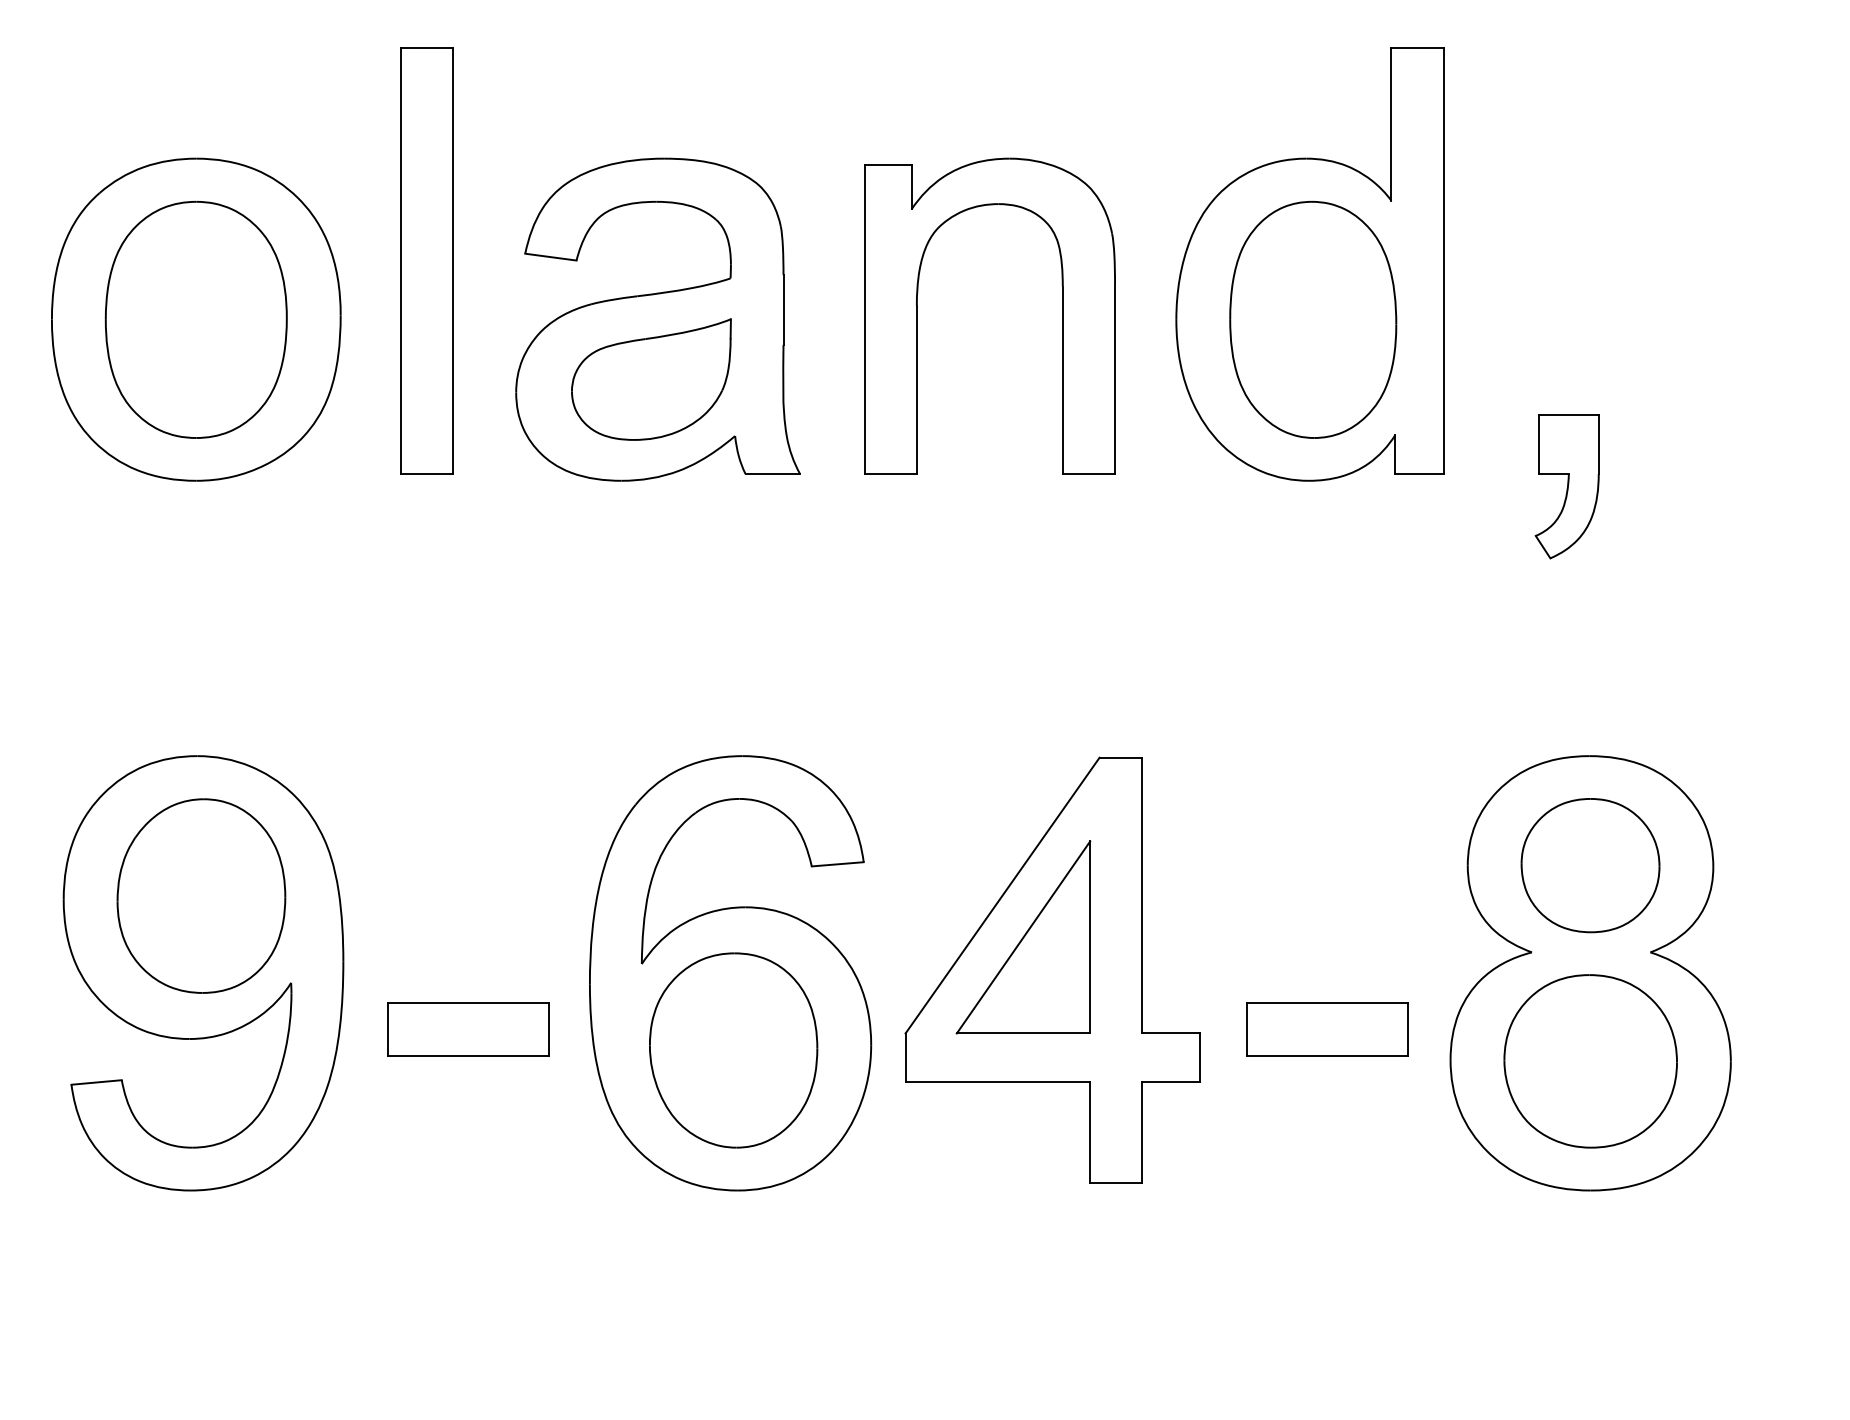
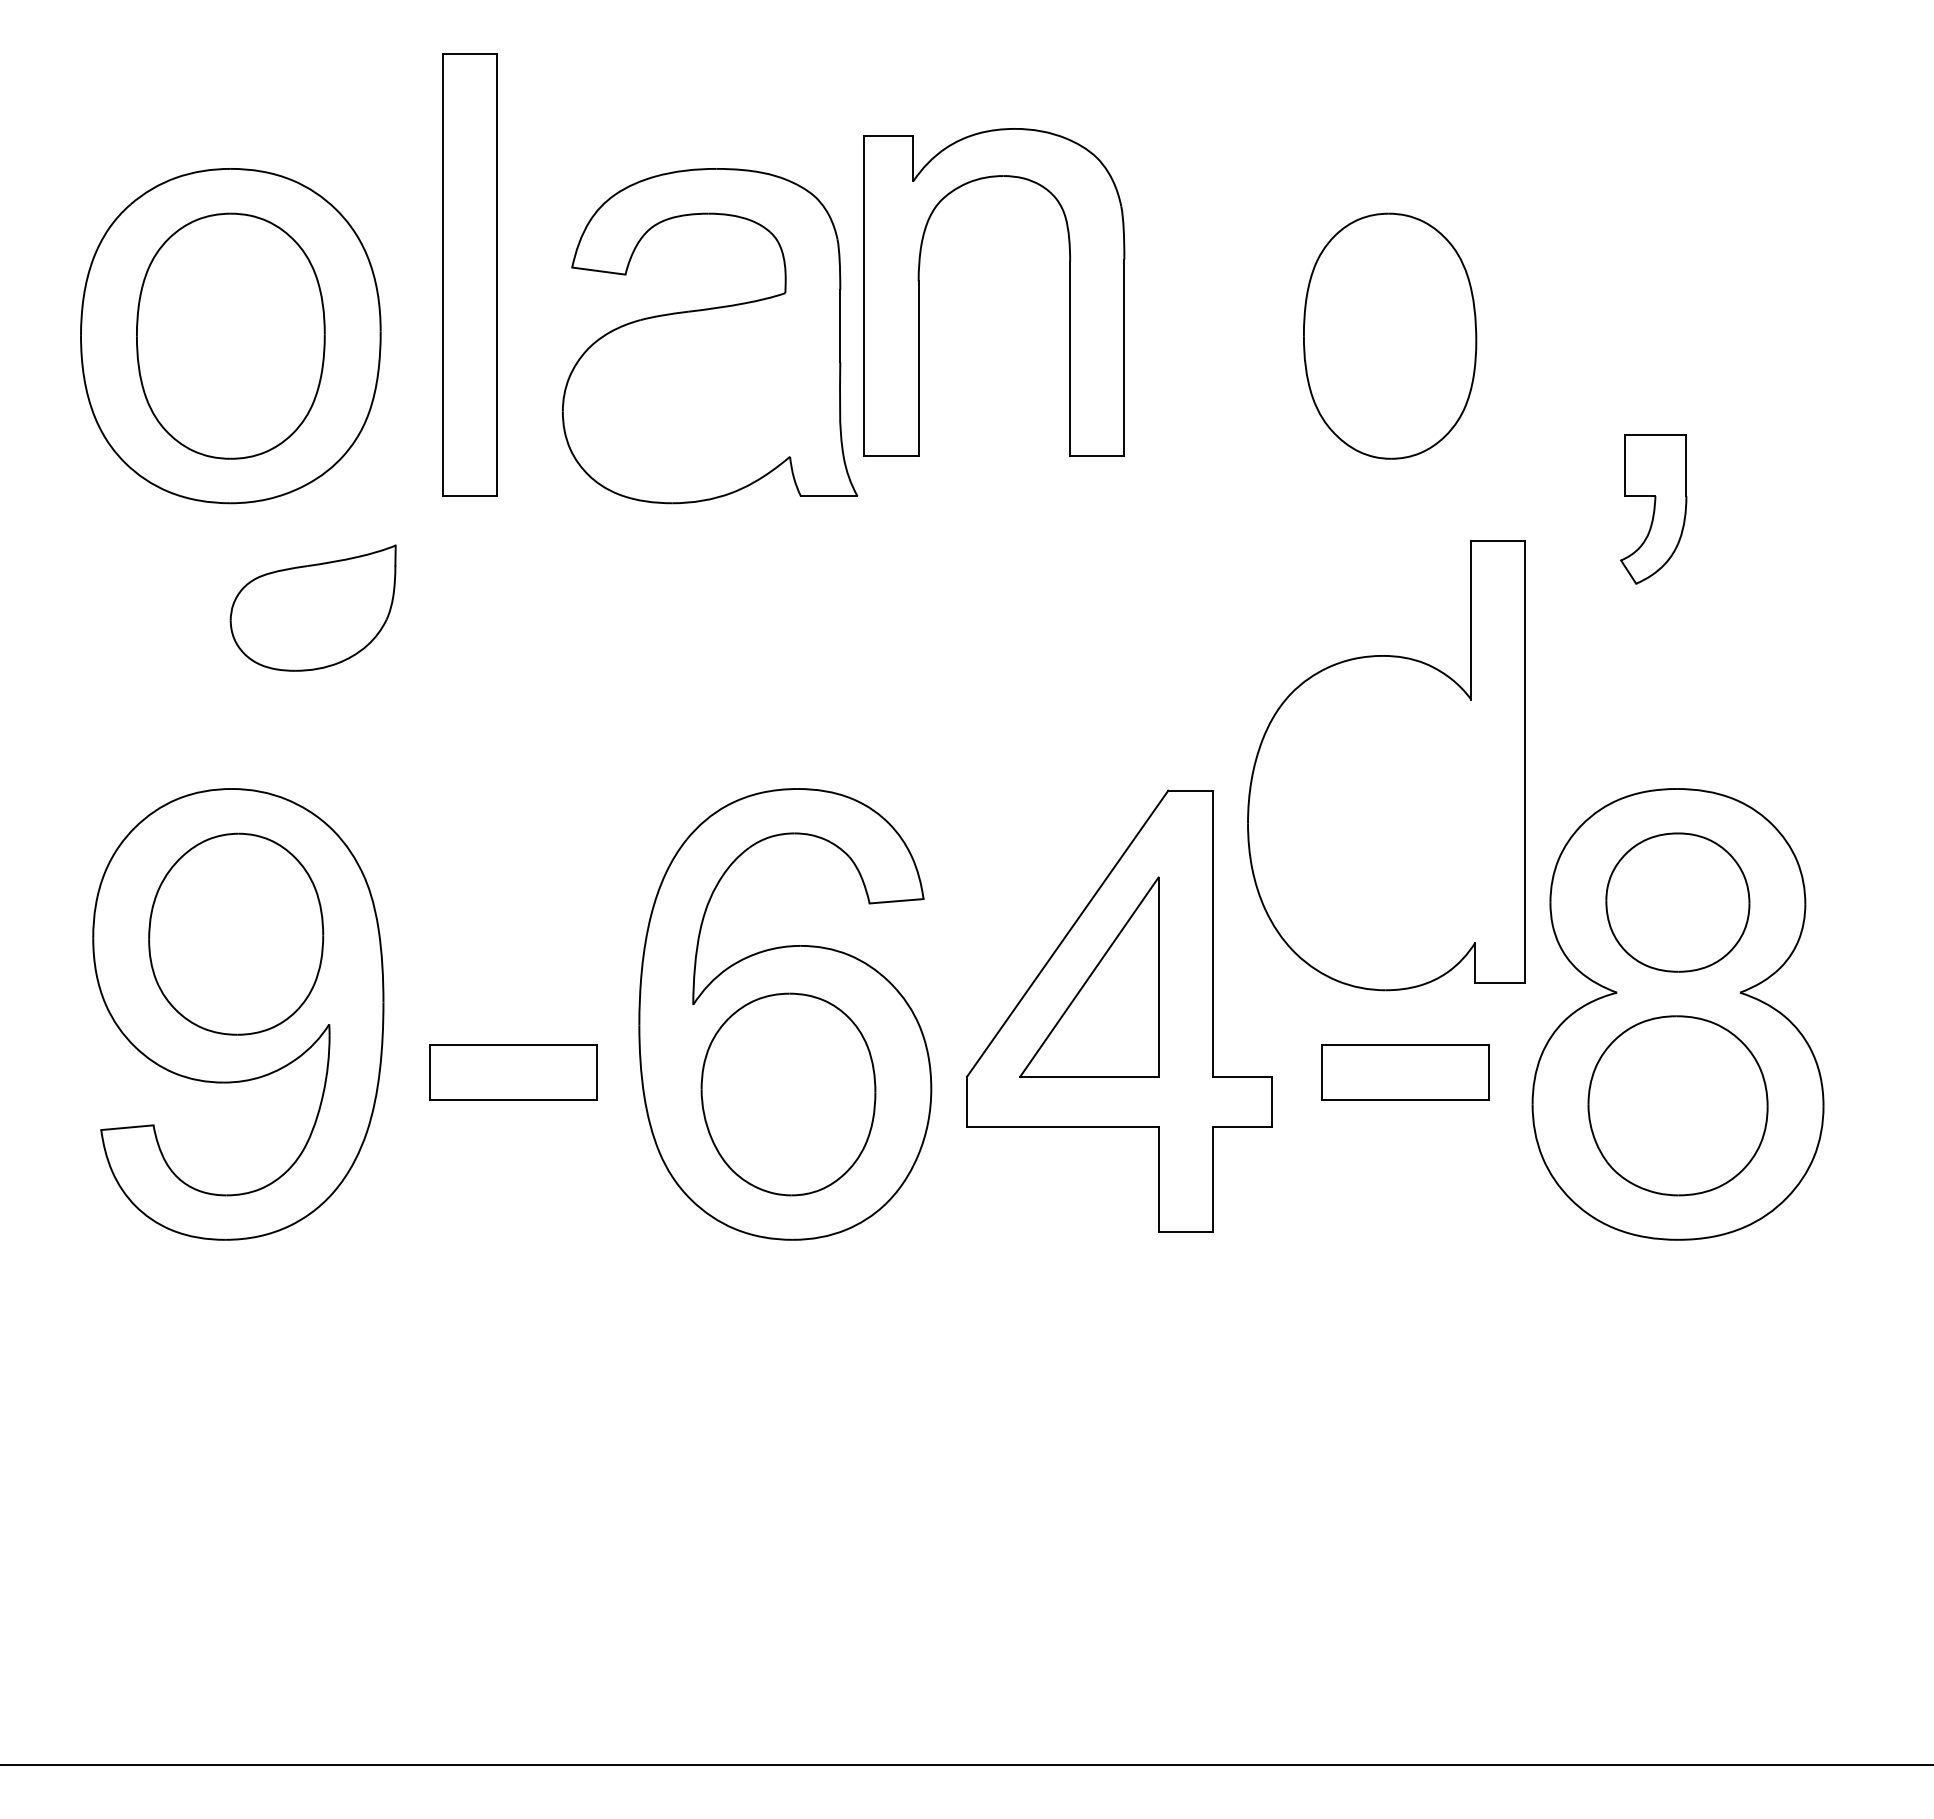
part: (1309, 264) -> (1386, 765), moved
part: (917, 316) -> (919, 292), moved
part: (650, 378) -> (312, 607), moved

